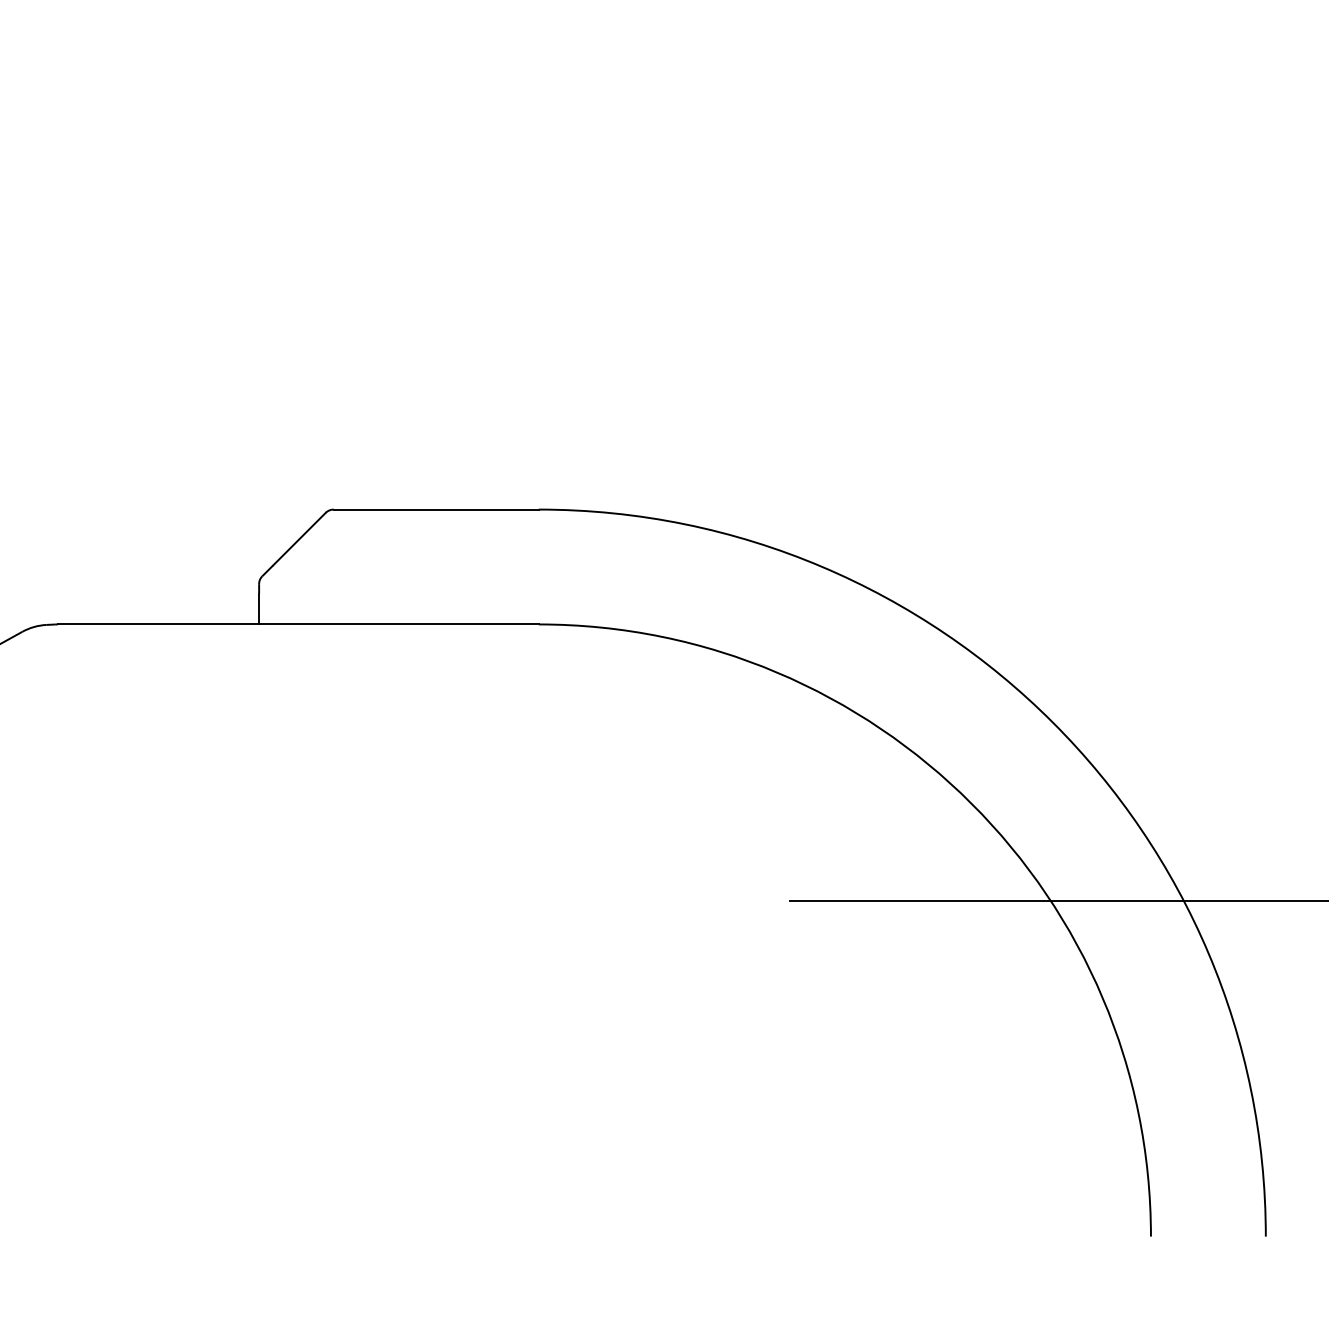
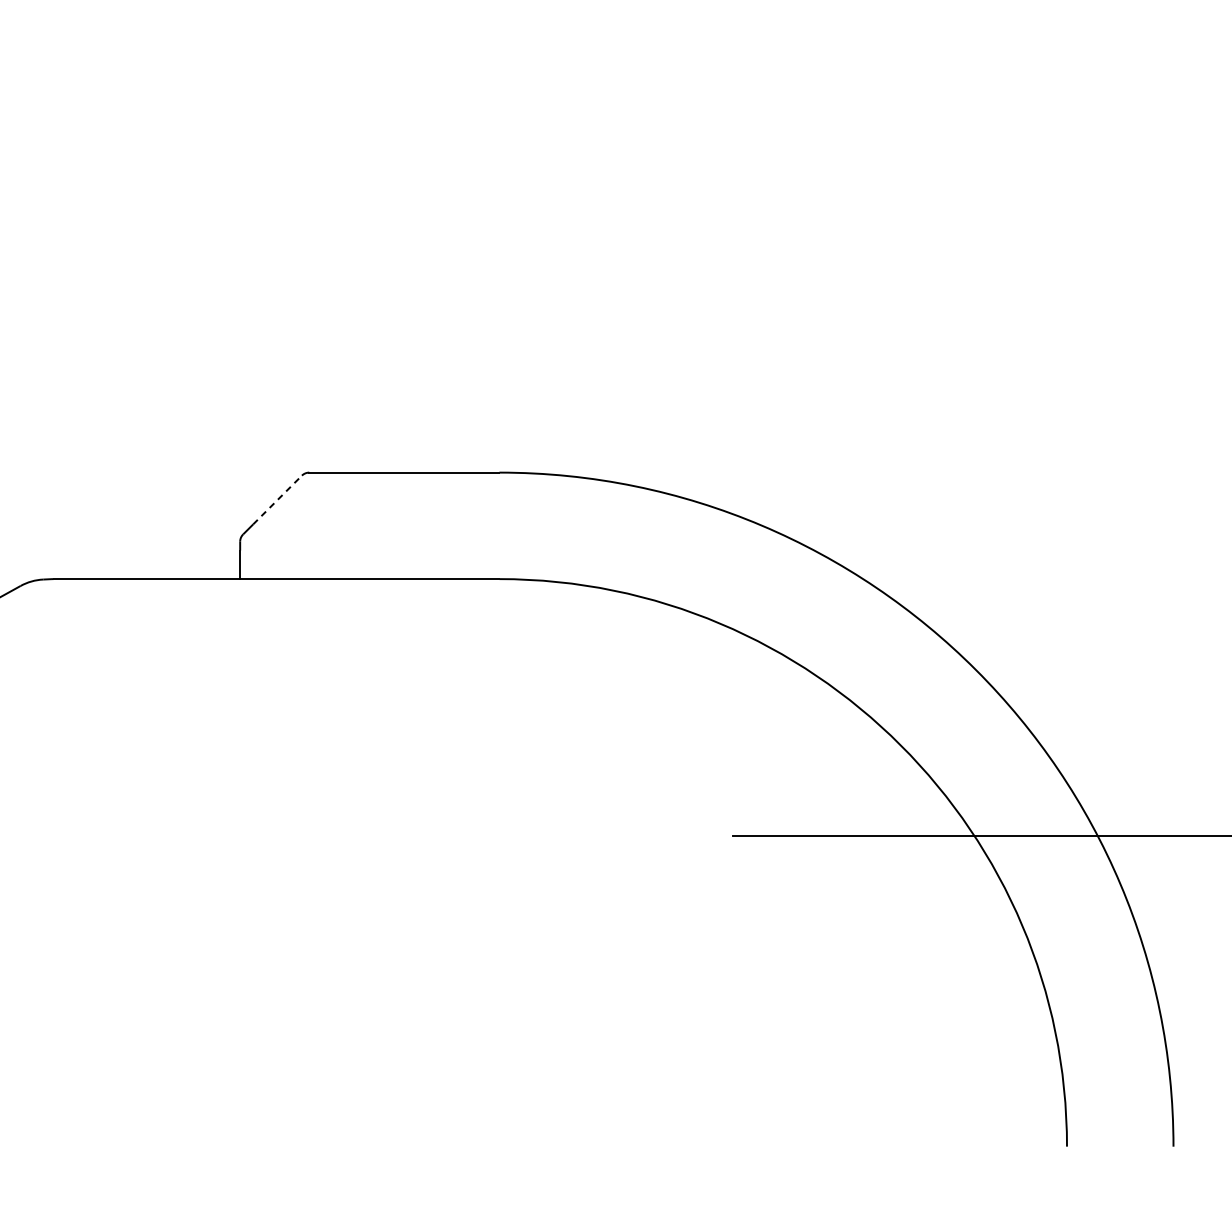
line: (299, 538) -> (277, 499), solid -> dashed

